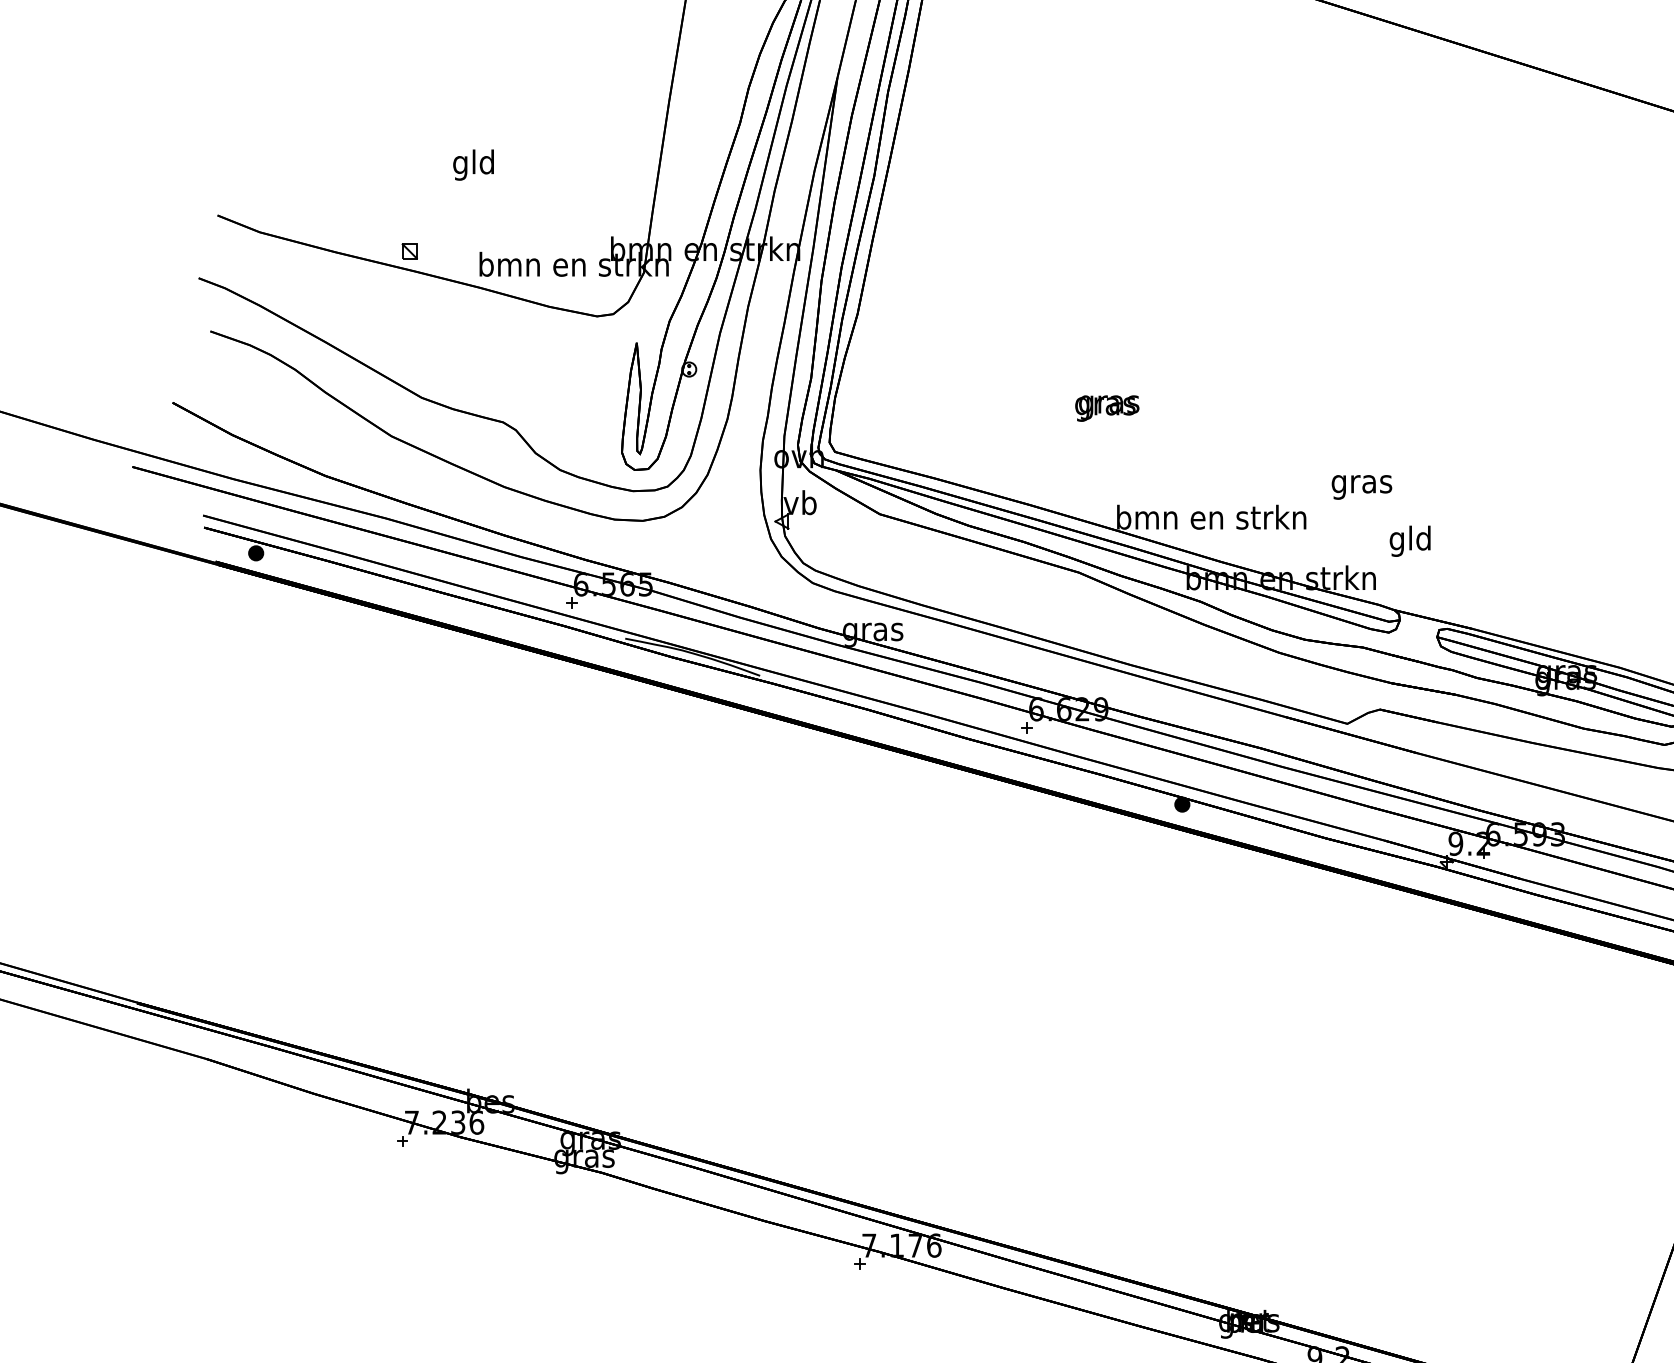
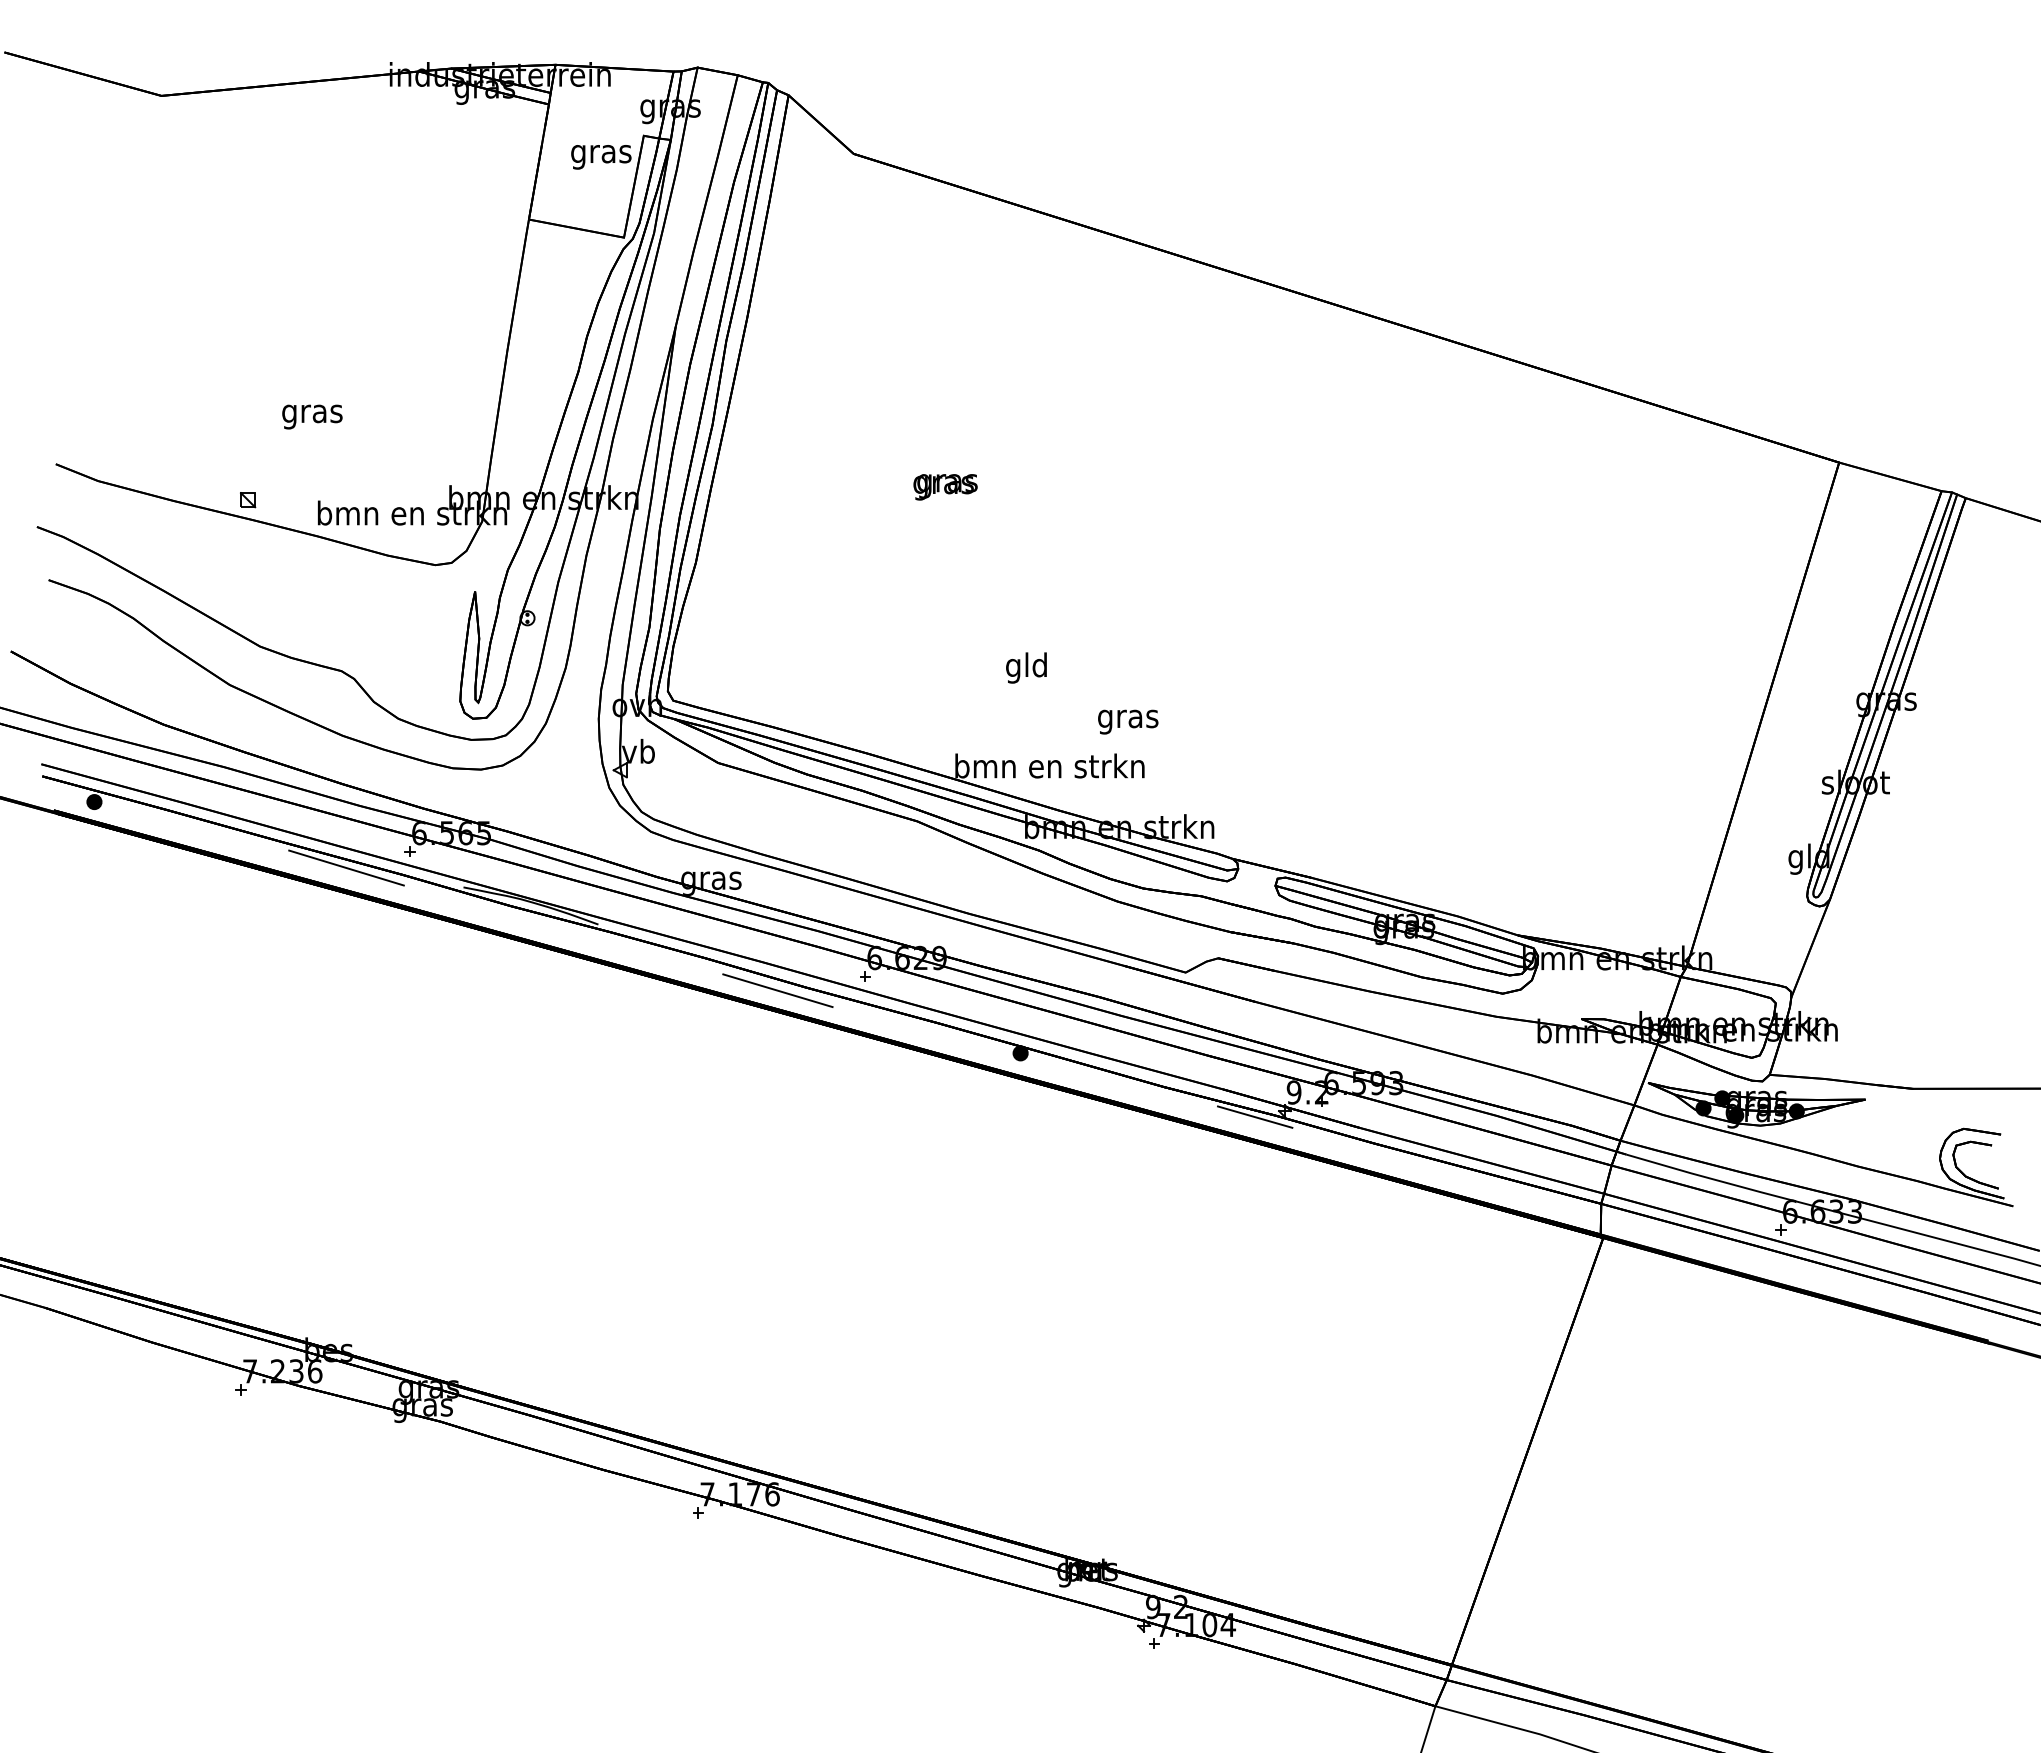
text: (474, 164) -> (312, 413), gld -> gras
text: (1107, 408) -> (945, 487), moved
text: (1362, 486) -> (1128, 721), moved
text: (1410, 540) -> (1026, 667), moved
line: (508, 618) -> (346, 867), added
line: (939, 741) -> (777, 990), added
line: (1416, 867) -> (1254, 1116), added

